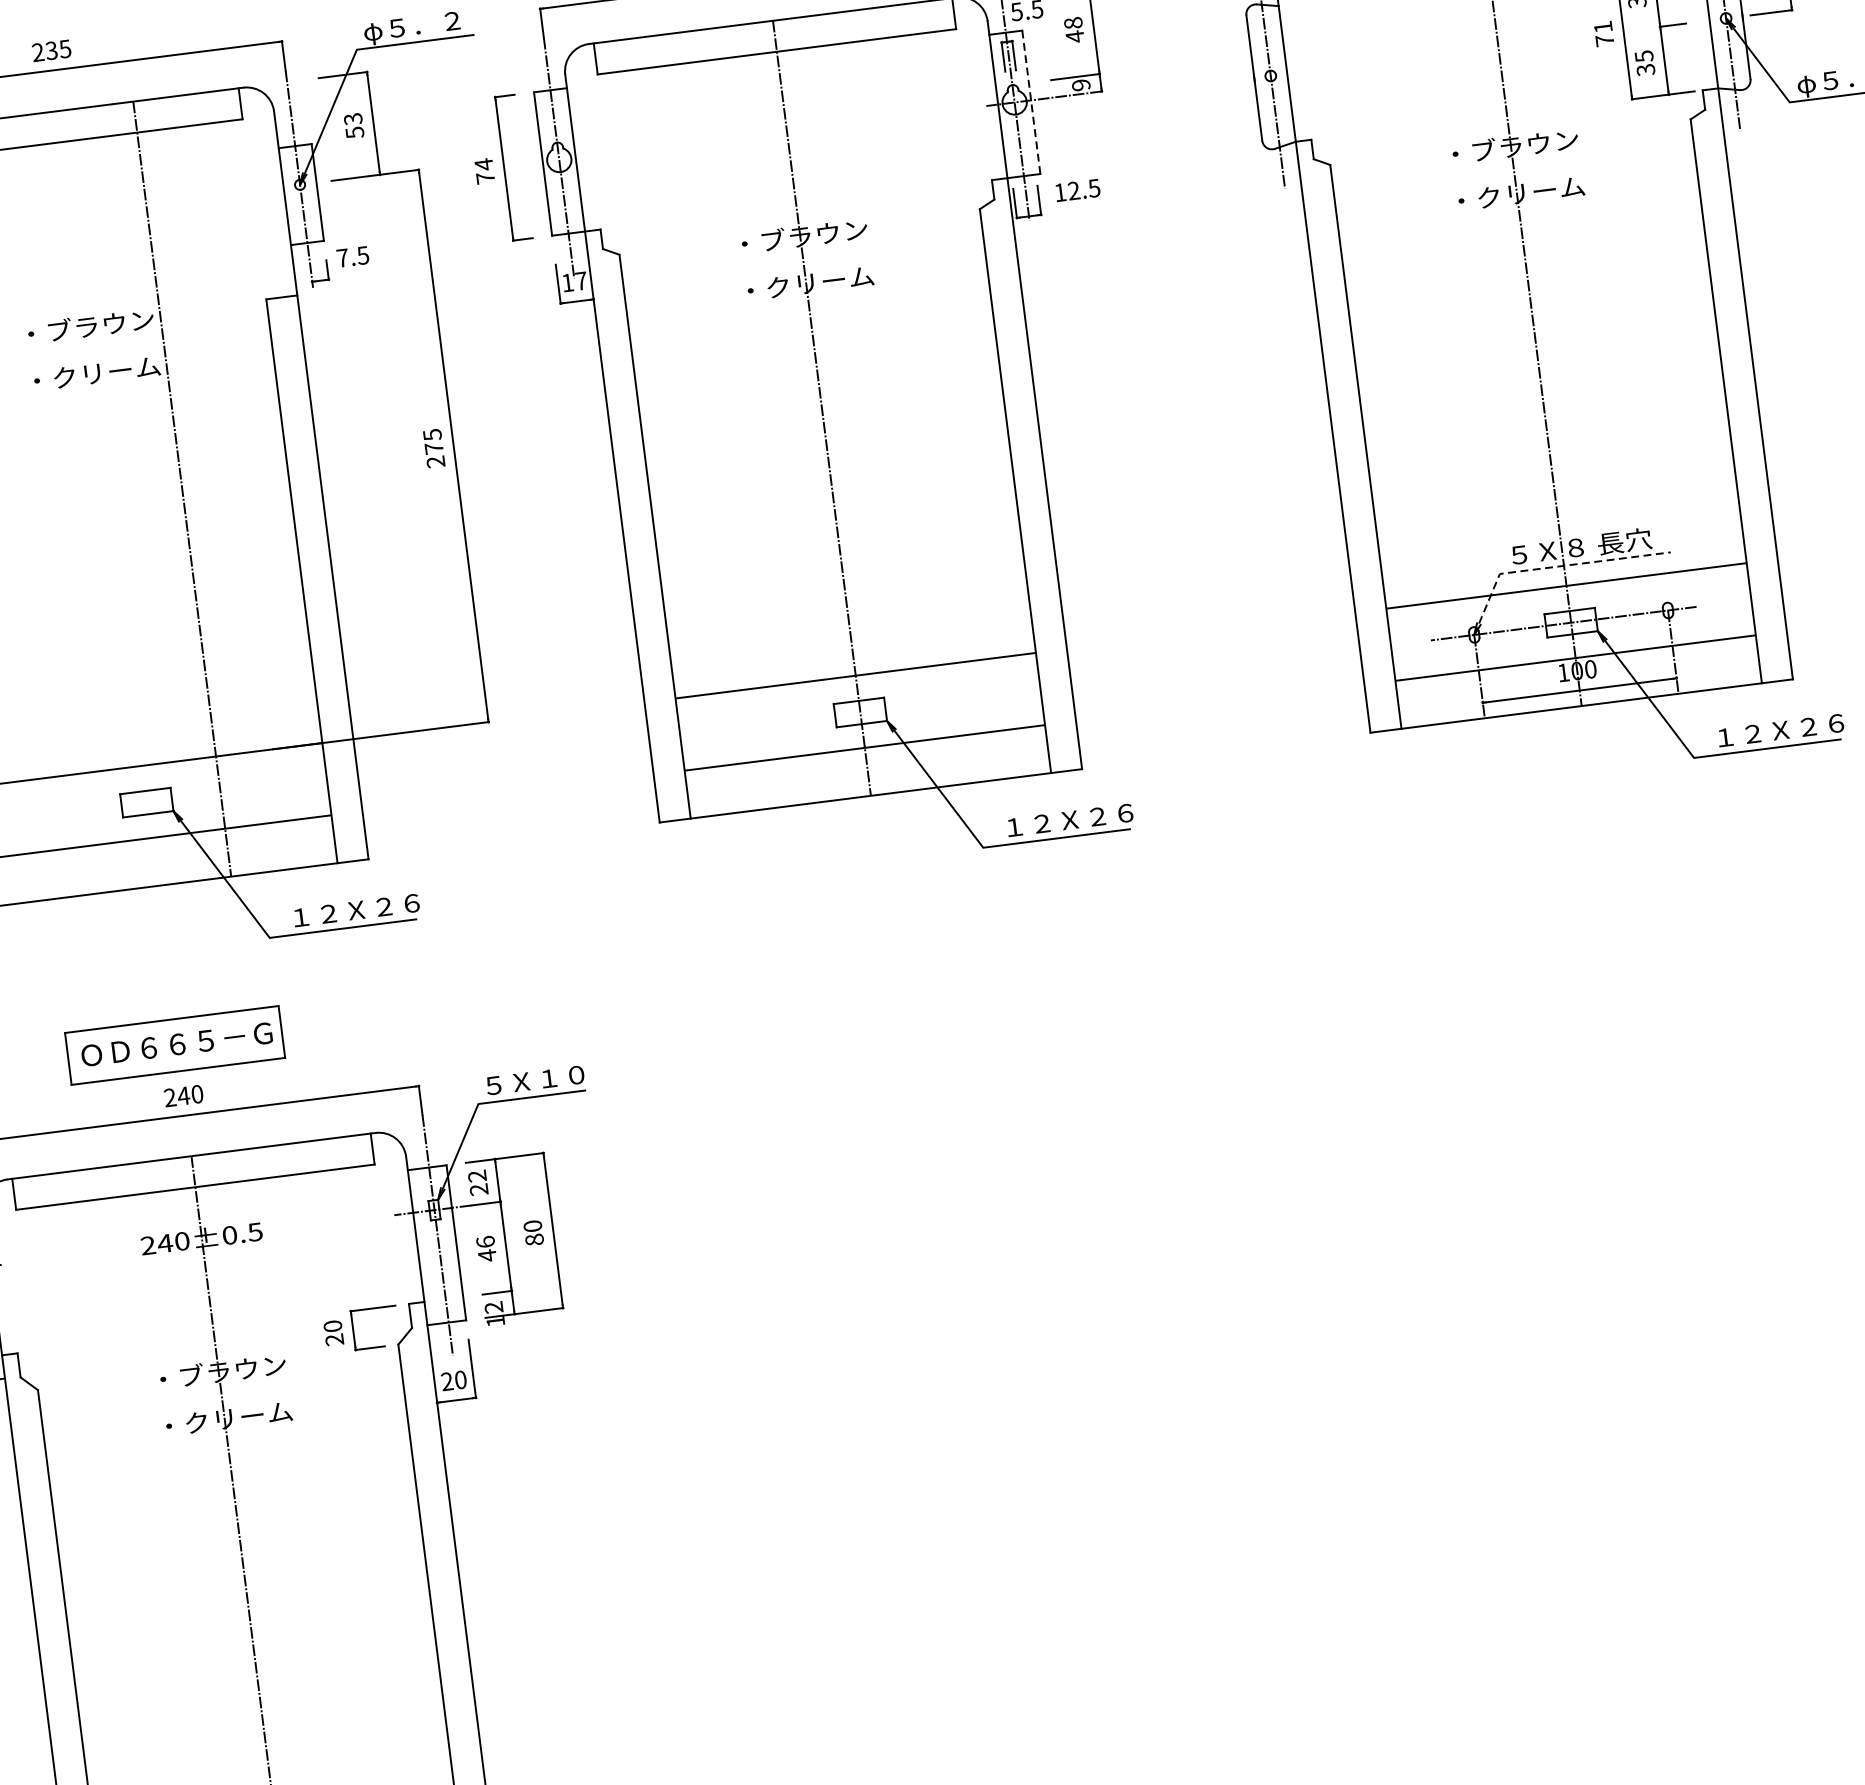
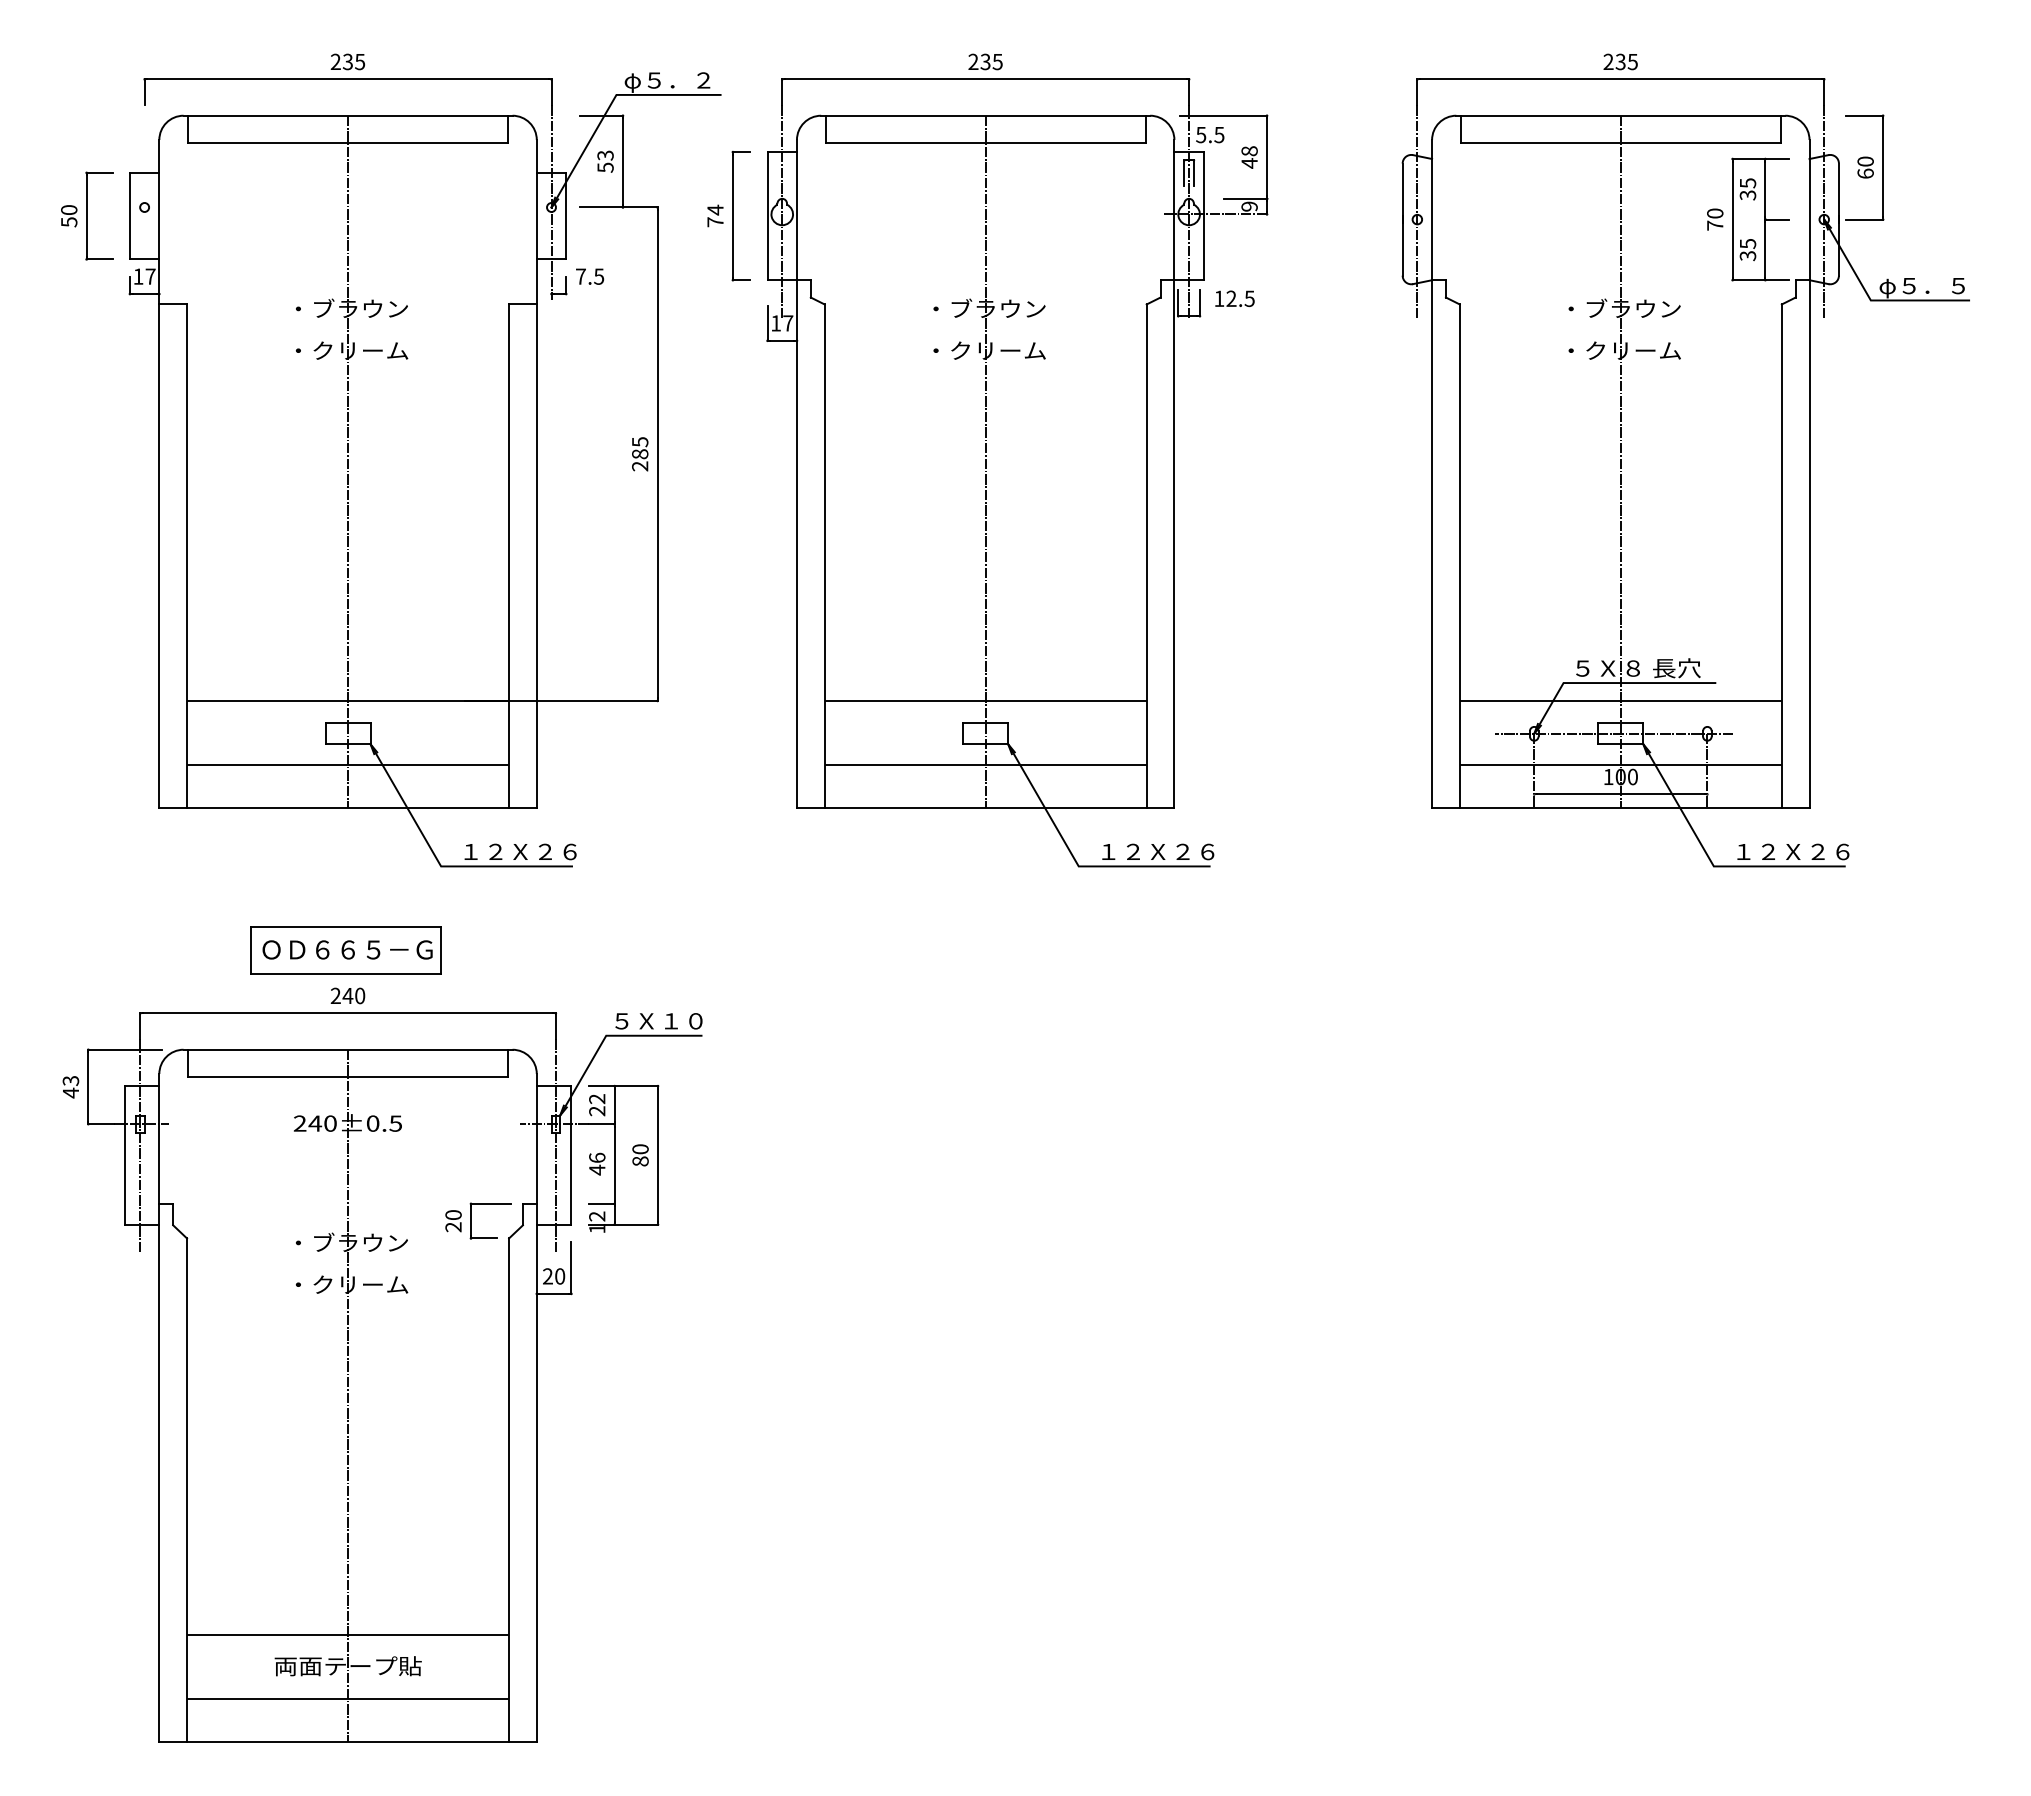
text: (1603, 27) -> (1715, 213), 71 -> 70
line: (1031, 102) -> (1203, 216), dashed -> solid
text: (434, 448) -> (640, 454), 275 -> 285
line: (182, 488) -> (348, 461), moved
line: (1552, 567) -> (1610, 683), dashed -> solid

